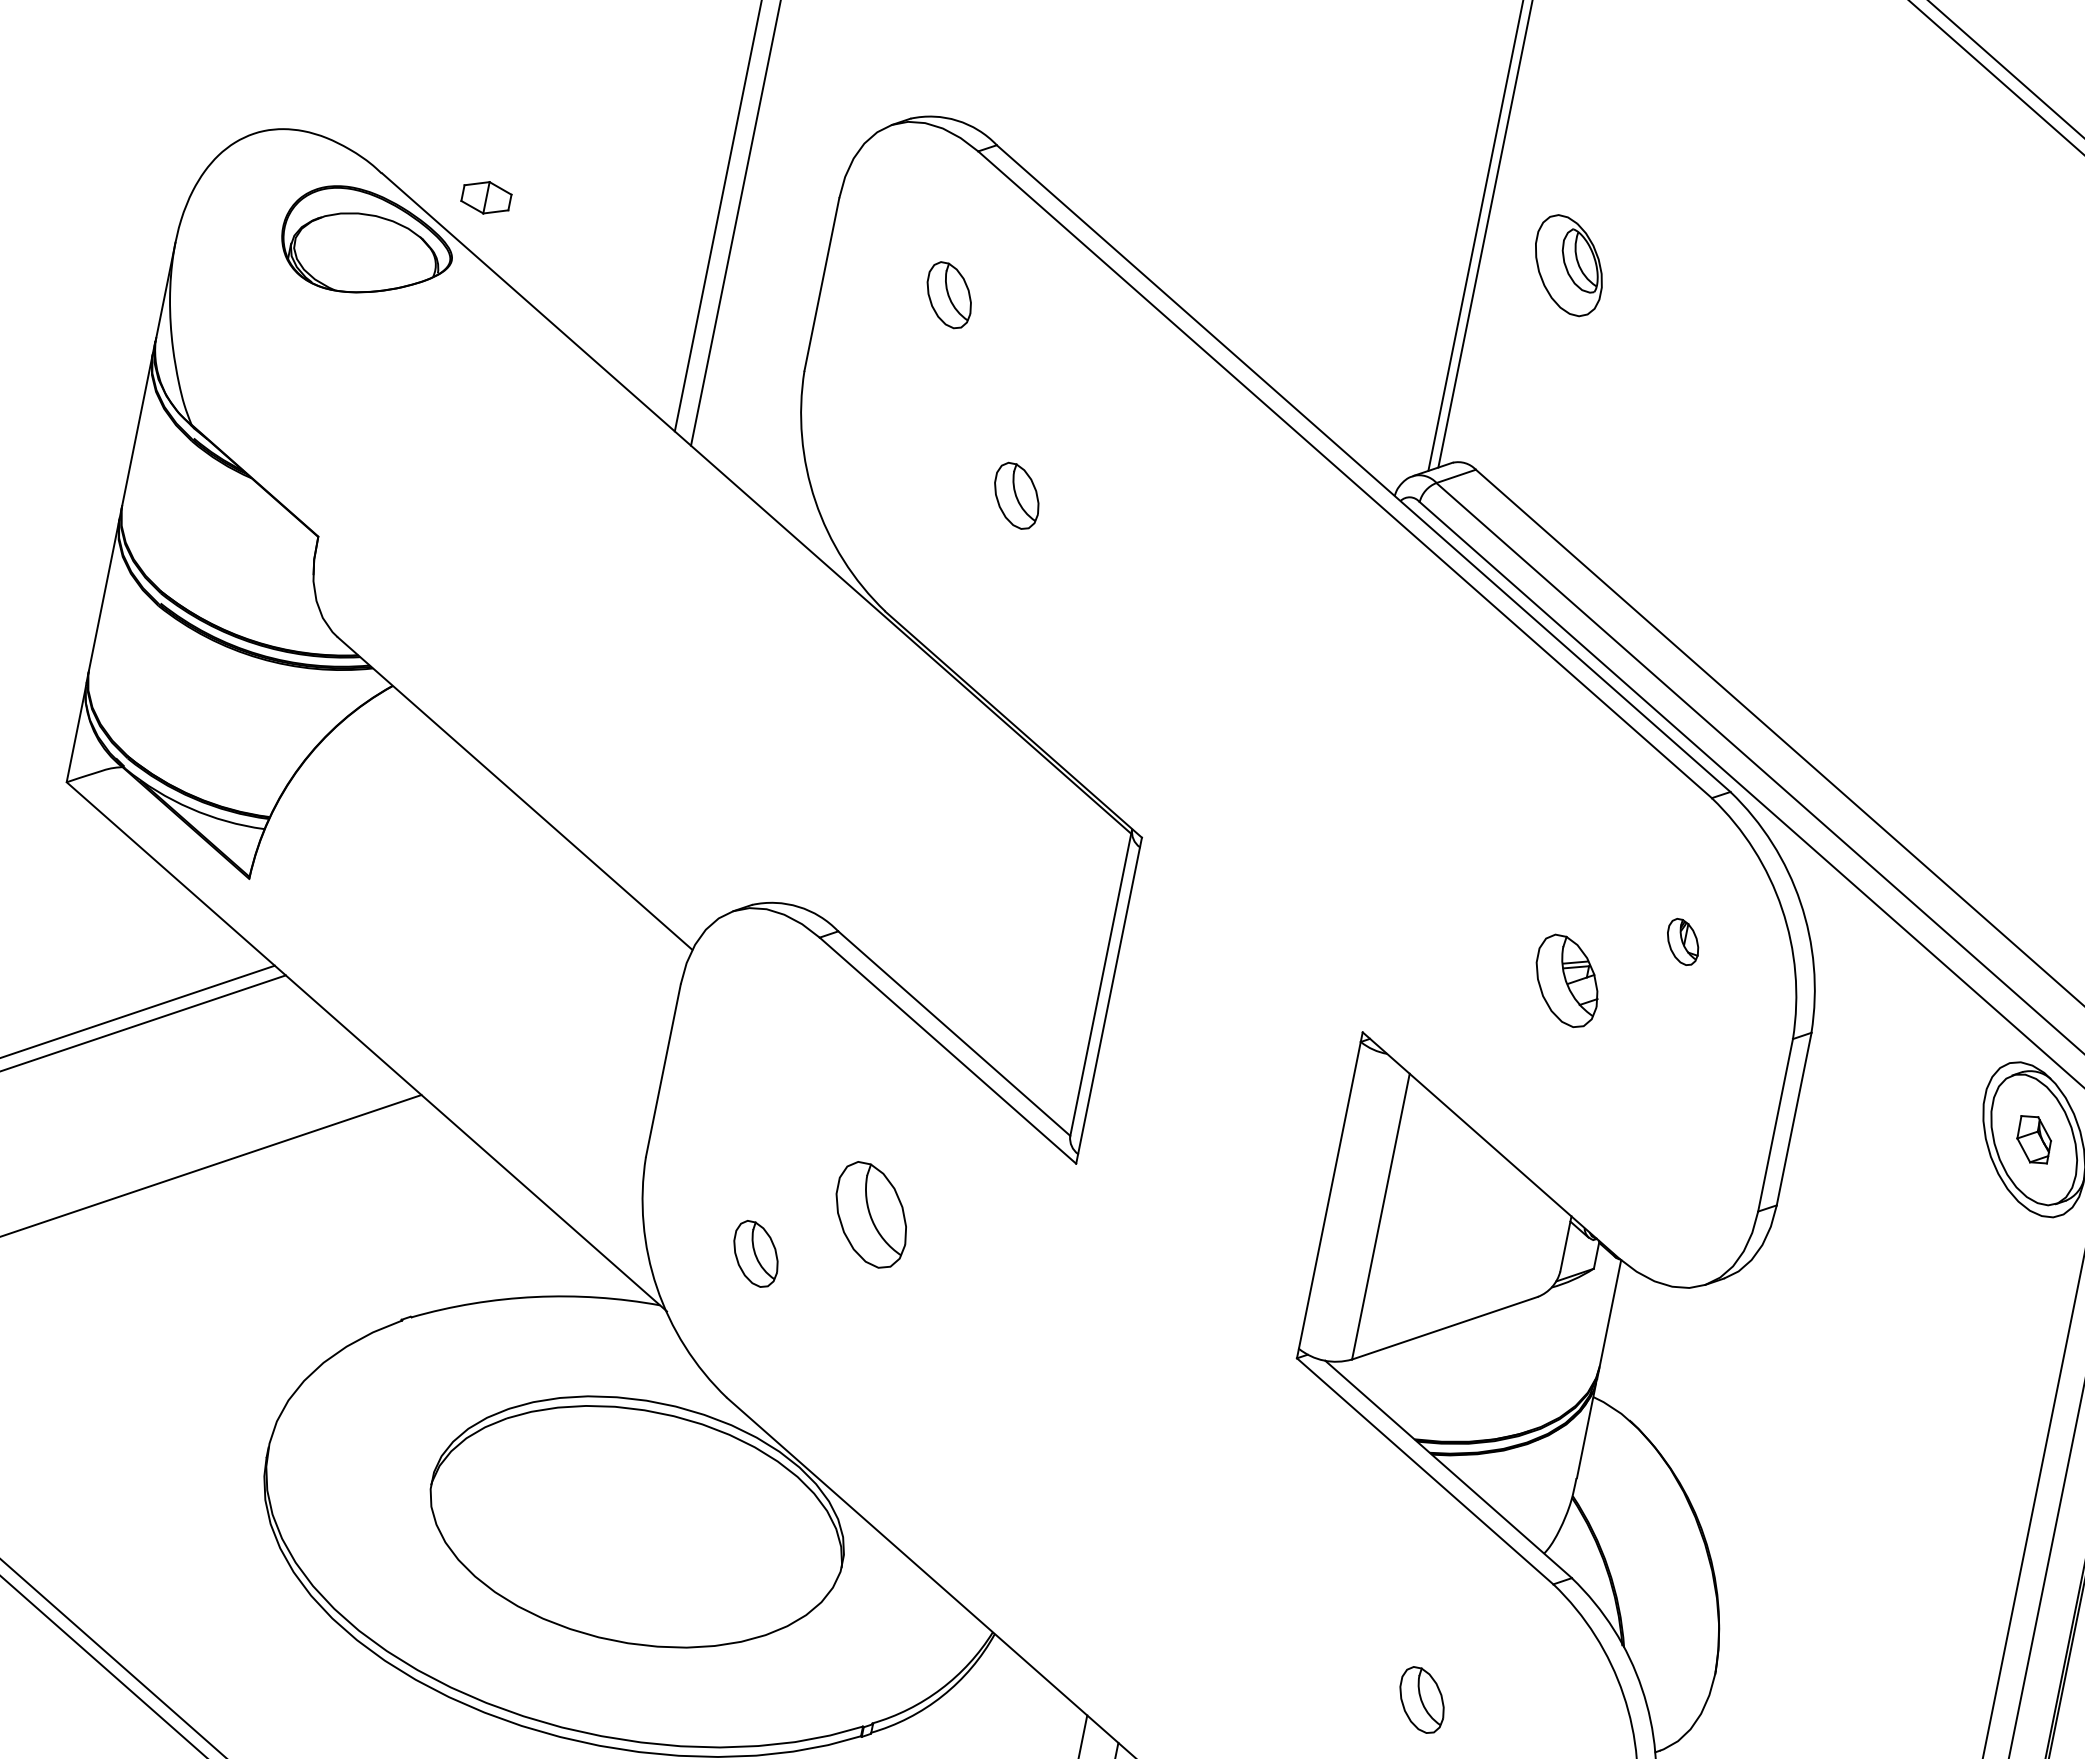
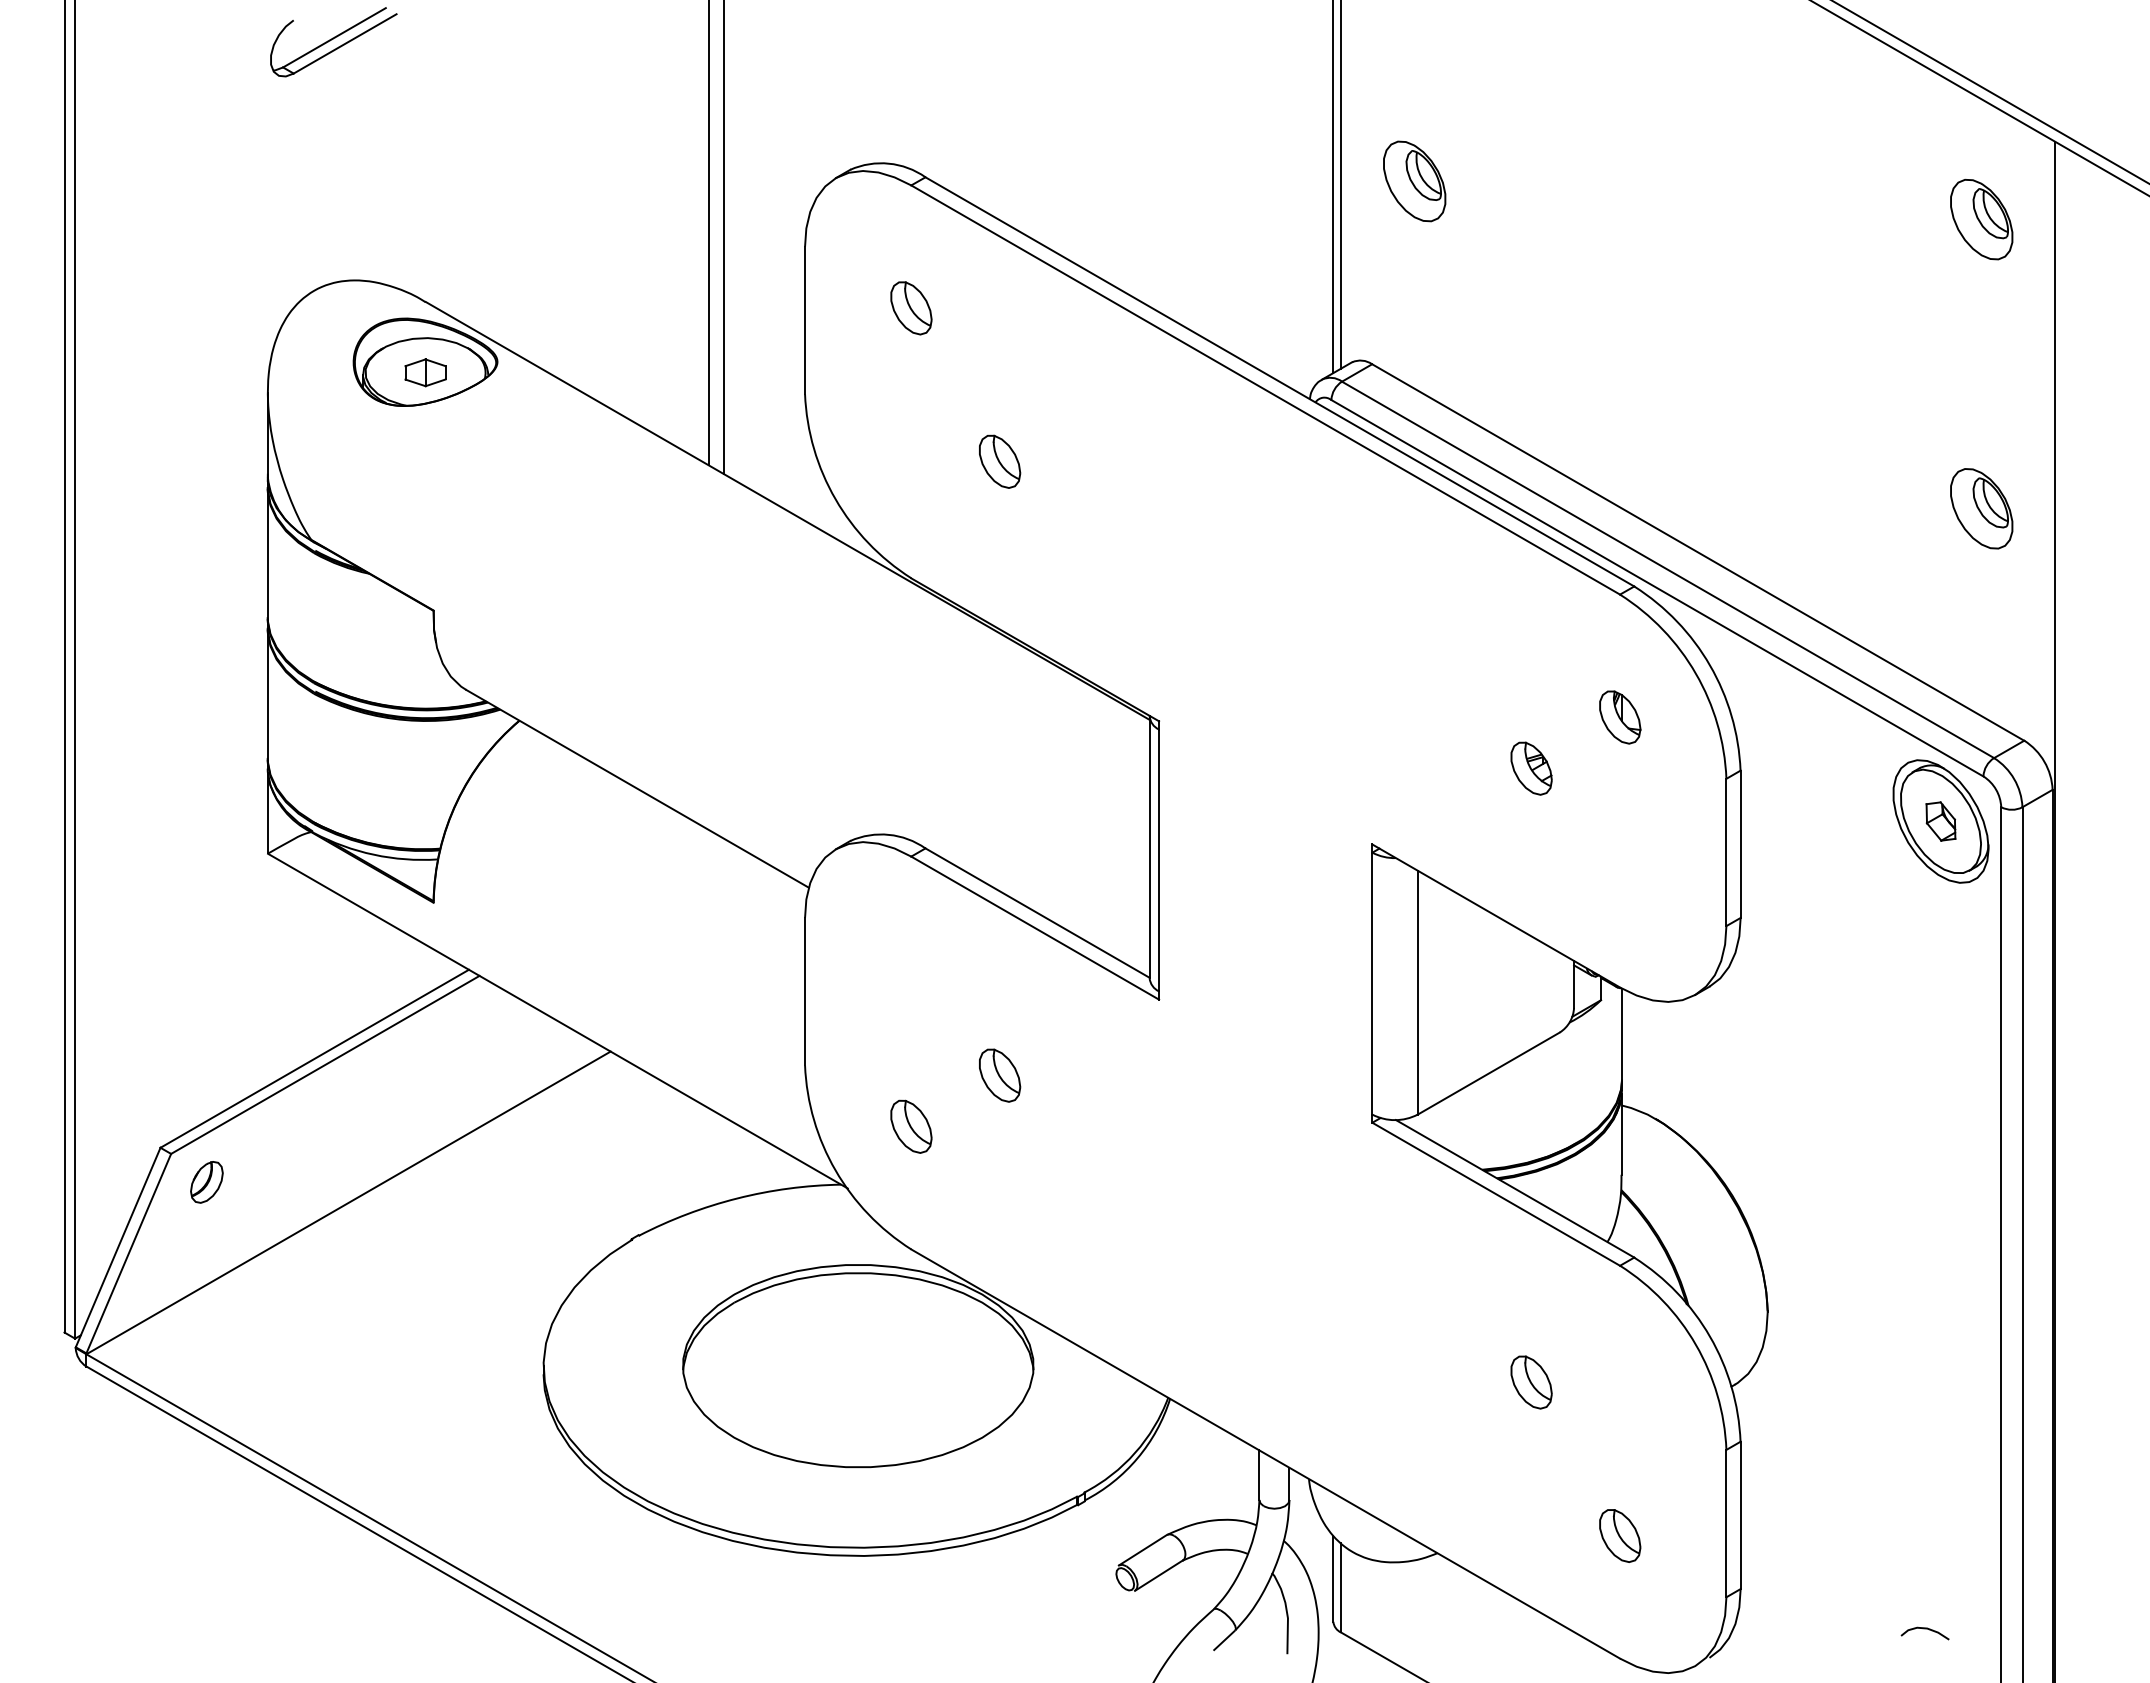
part: (486, 197) -> (425, 372), moved
part: (1683, 942) -> (1620, 717), size x1.43
part: (1567, 980) -> (1531, 768), size x0.71
part: (872, 1215) -> (1000, 1075), size x0.62

